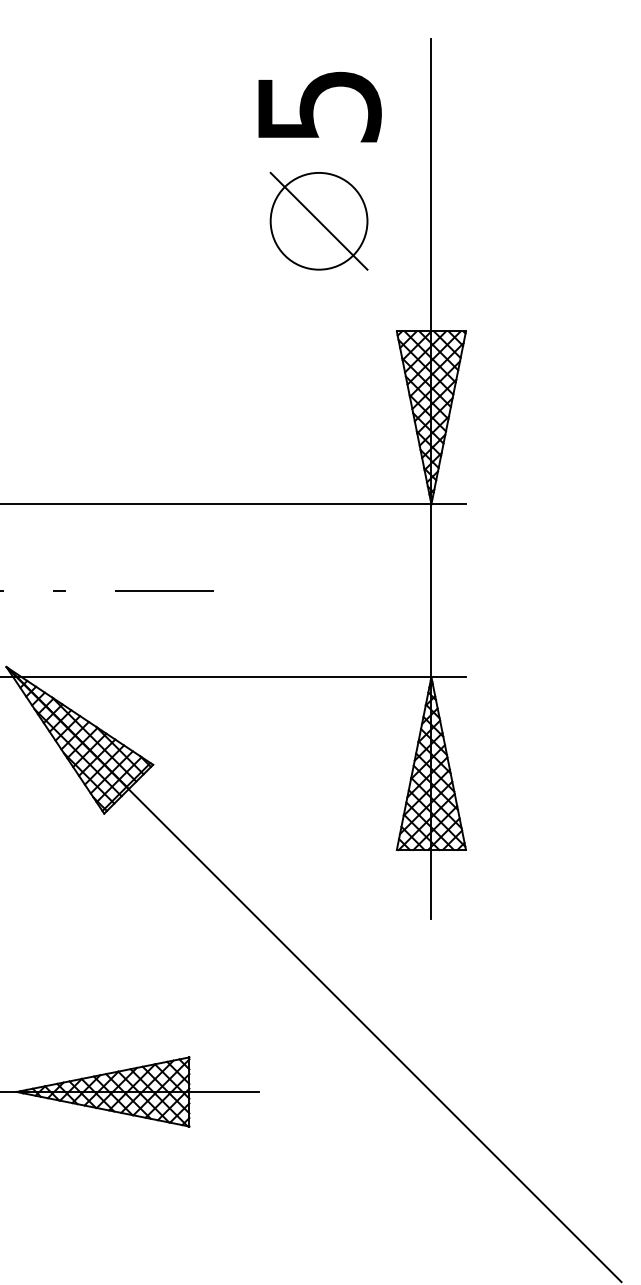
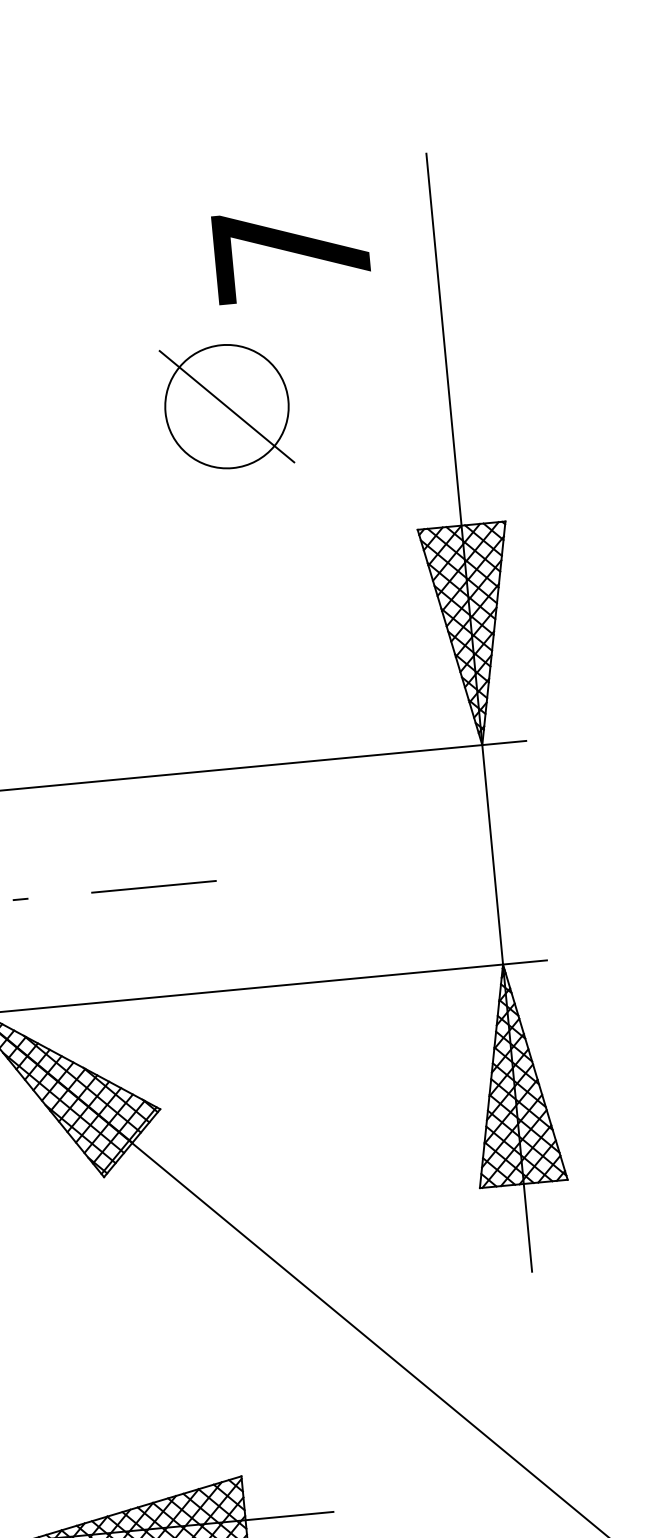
text: (319, 106) -> (292, 253), 5 -> 7
part: (318, 220) -> (226, 405), moved

